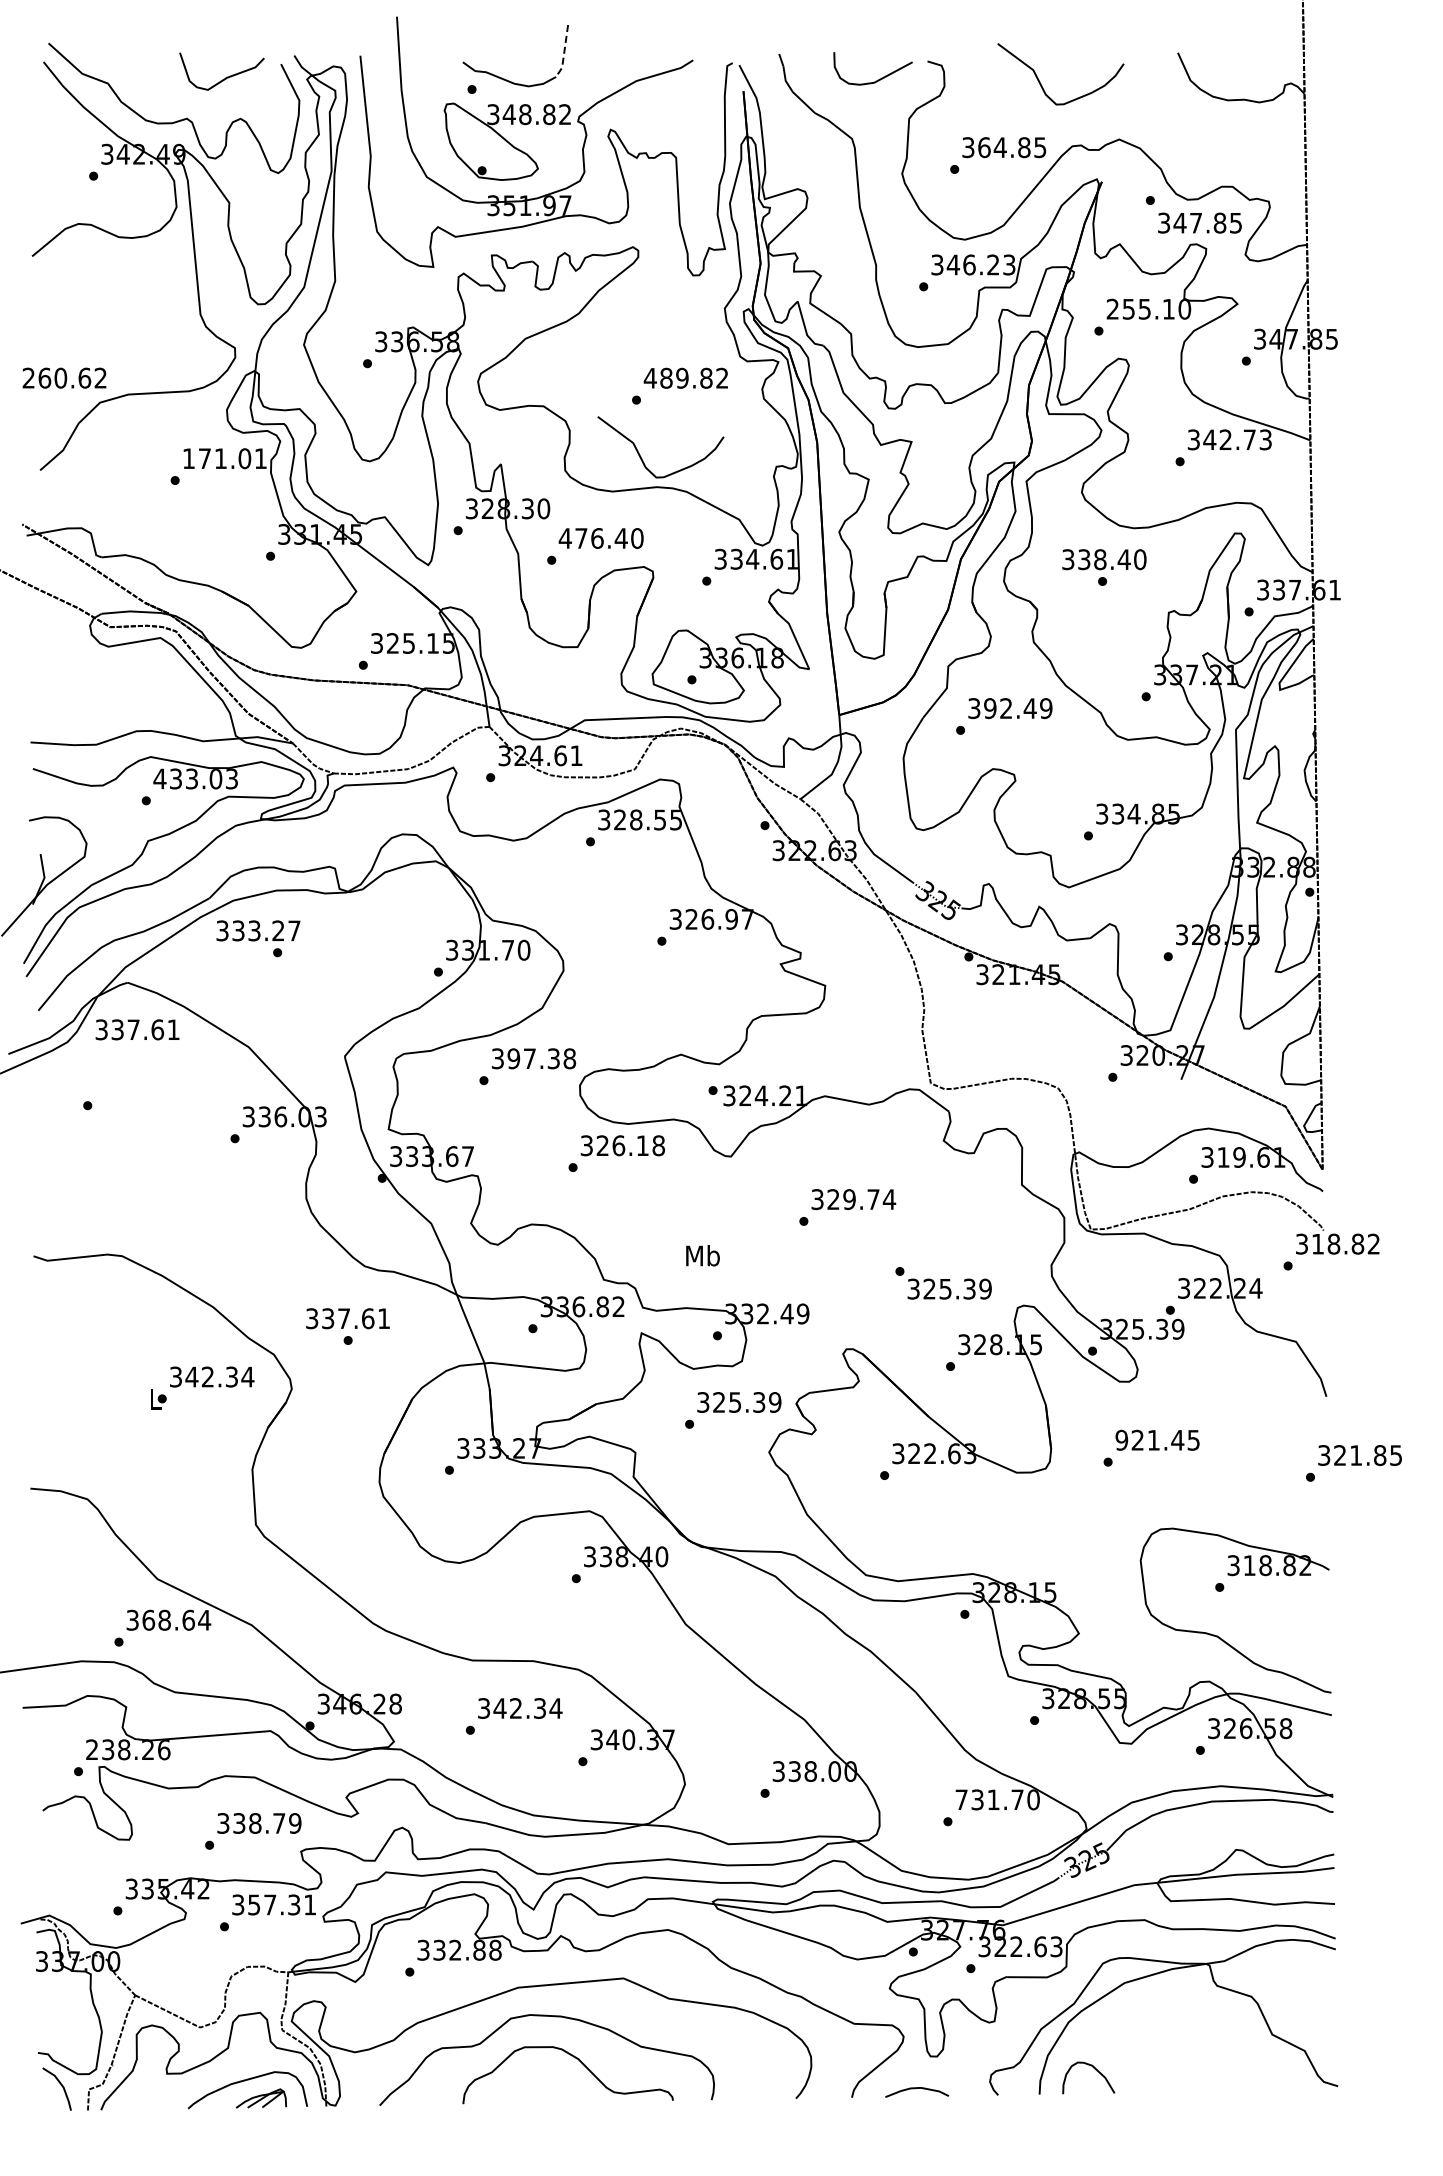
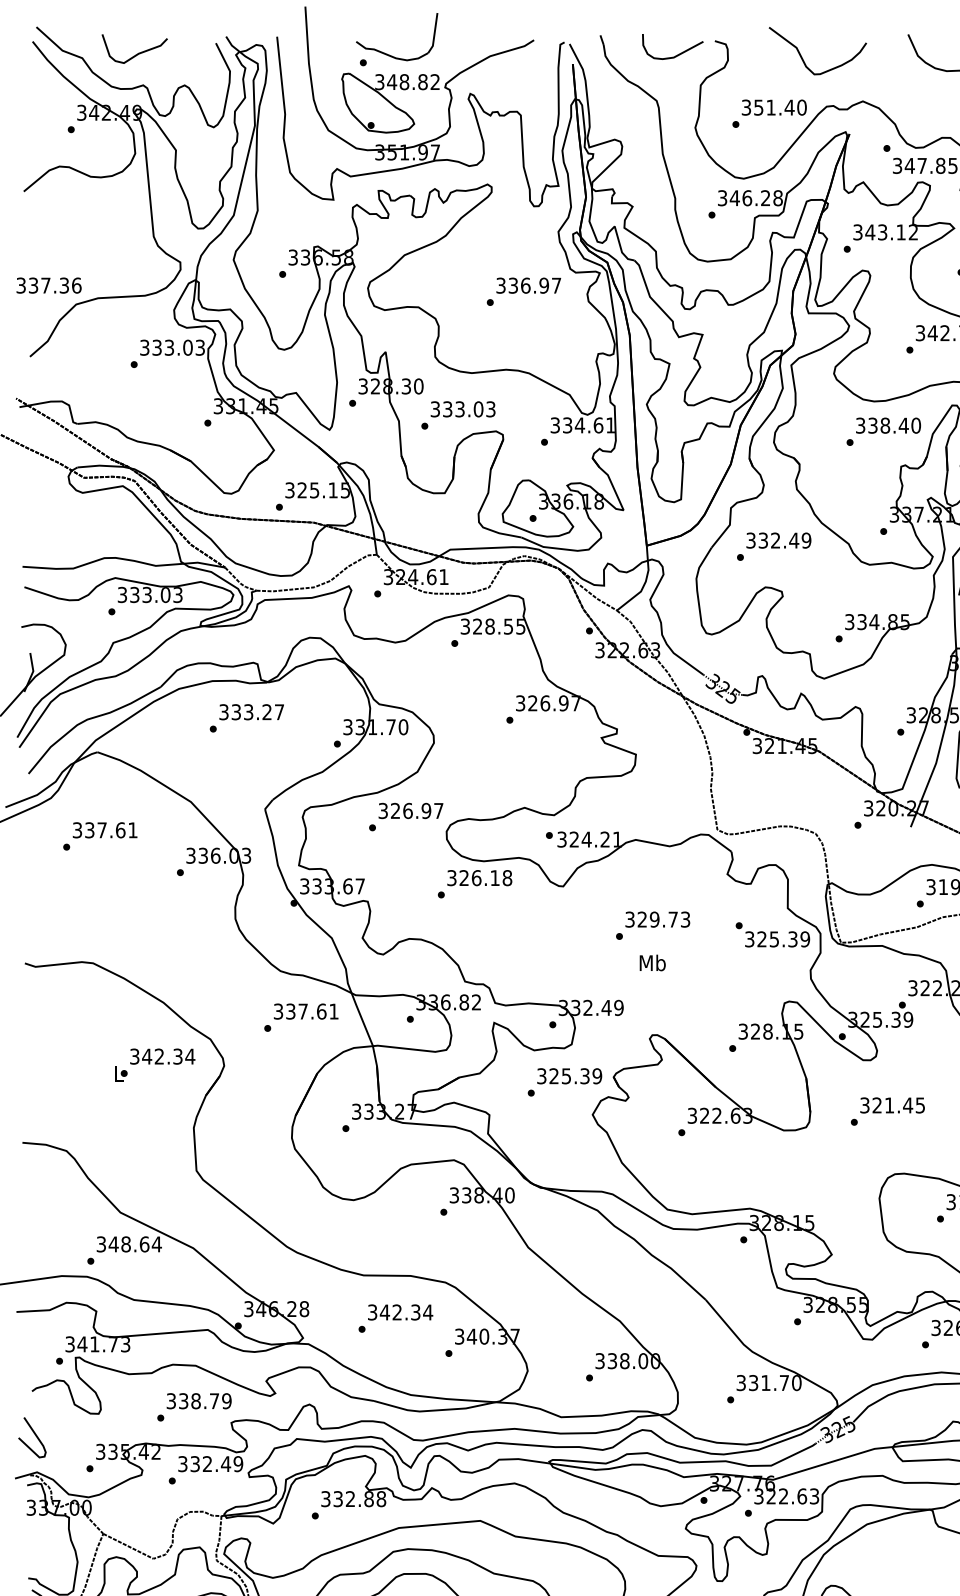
line: (564, 53) -> (434, 34), dashed -> solid
curve: (225, 77) -> (137, 53), moved
text: (1012, 147) -> (780, 107), 364.85 -> 351.40
text: (1009, 264) -> (778, 197), 346.23 -> 346.28
text: (1148, 308) -> (885, 231), 255.10 -> 343.12
text: (64, 377) -> (48, 285), 260.62 -> 337.36
text: (685, 377) -> (528, 285), 489.82 -> 336.97
curve: (641, 456) -> (494, 346), removed
text: (224, 458) -> (172, 347), 171.01 -> 333.03
text: (600, 538) -> (462, 409), 476.40 -> 333.03
text: (1104, 559) -> (888, 425), moved
text: (990, 708) -> (763, 540), 392.49 -> 332.49
text: (159, 778) -> (122, 594), 433.03 -> 333.03
text: (258, 930) -> (251, 711), moved
text: (137, 1029) -> (105, 830), moved
text: (541, 1058) -> (416, 810), 397.38 -> 326.97
text: (889, 1199) -> (685, 919), 329.74 -> 329.73
text: (702, 1255) -> (652, 962), moved
text: (943, 1283) -> (772, 935), moved
text: (347, 1318) -> (305, 1011), moved
text: (1121, 1440) -> (864, 1105), 921.45 -> 321.45
text: (148, 1619) -> (113, 1243), 368.64 -> 348.64
text: (128, 1749) -> (98, 1344), 238.26 -> 341.73
text: (961, 1799) -> (741, 1382), 731.70 -> 331.70
curve: (46, 1867) -> (34, 1435), added
text: (282, 1904) -> (217, 1463), 357.31 -> 332.49

